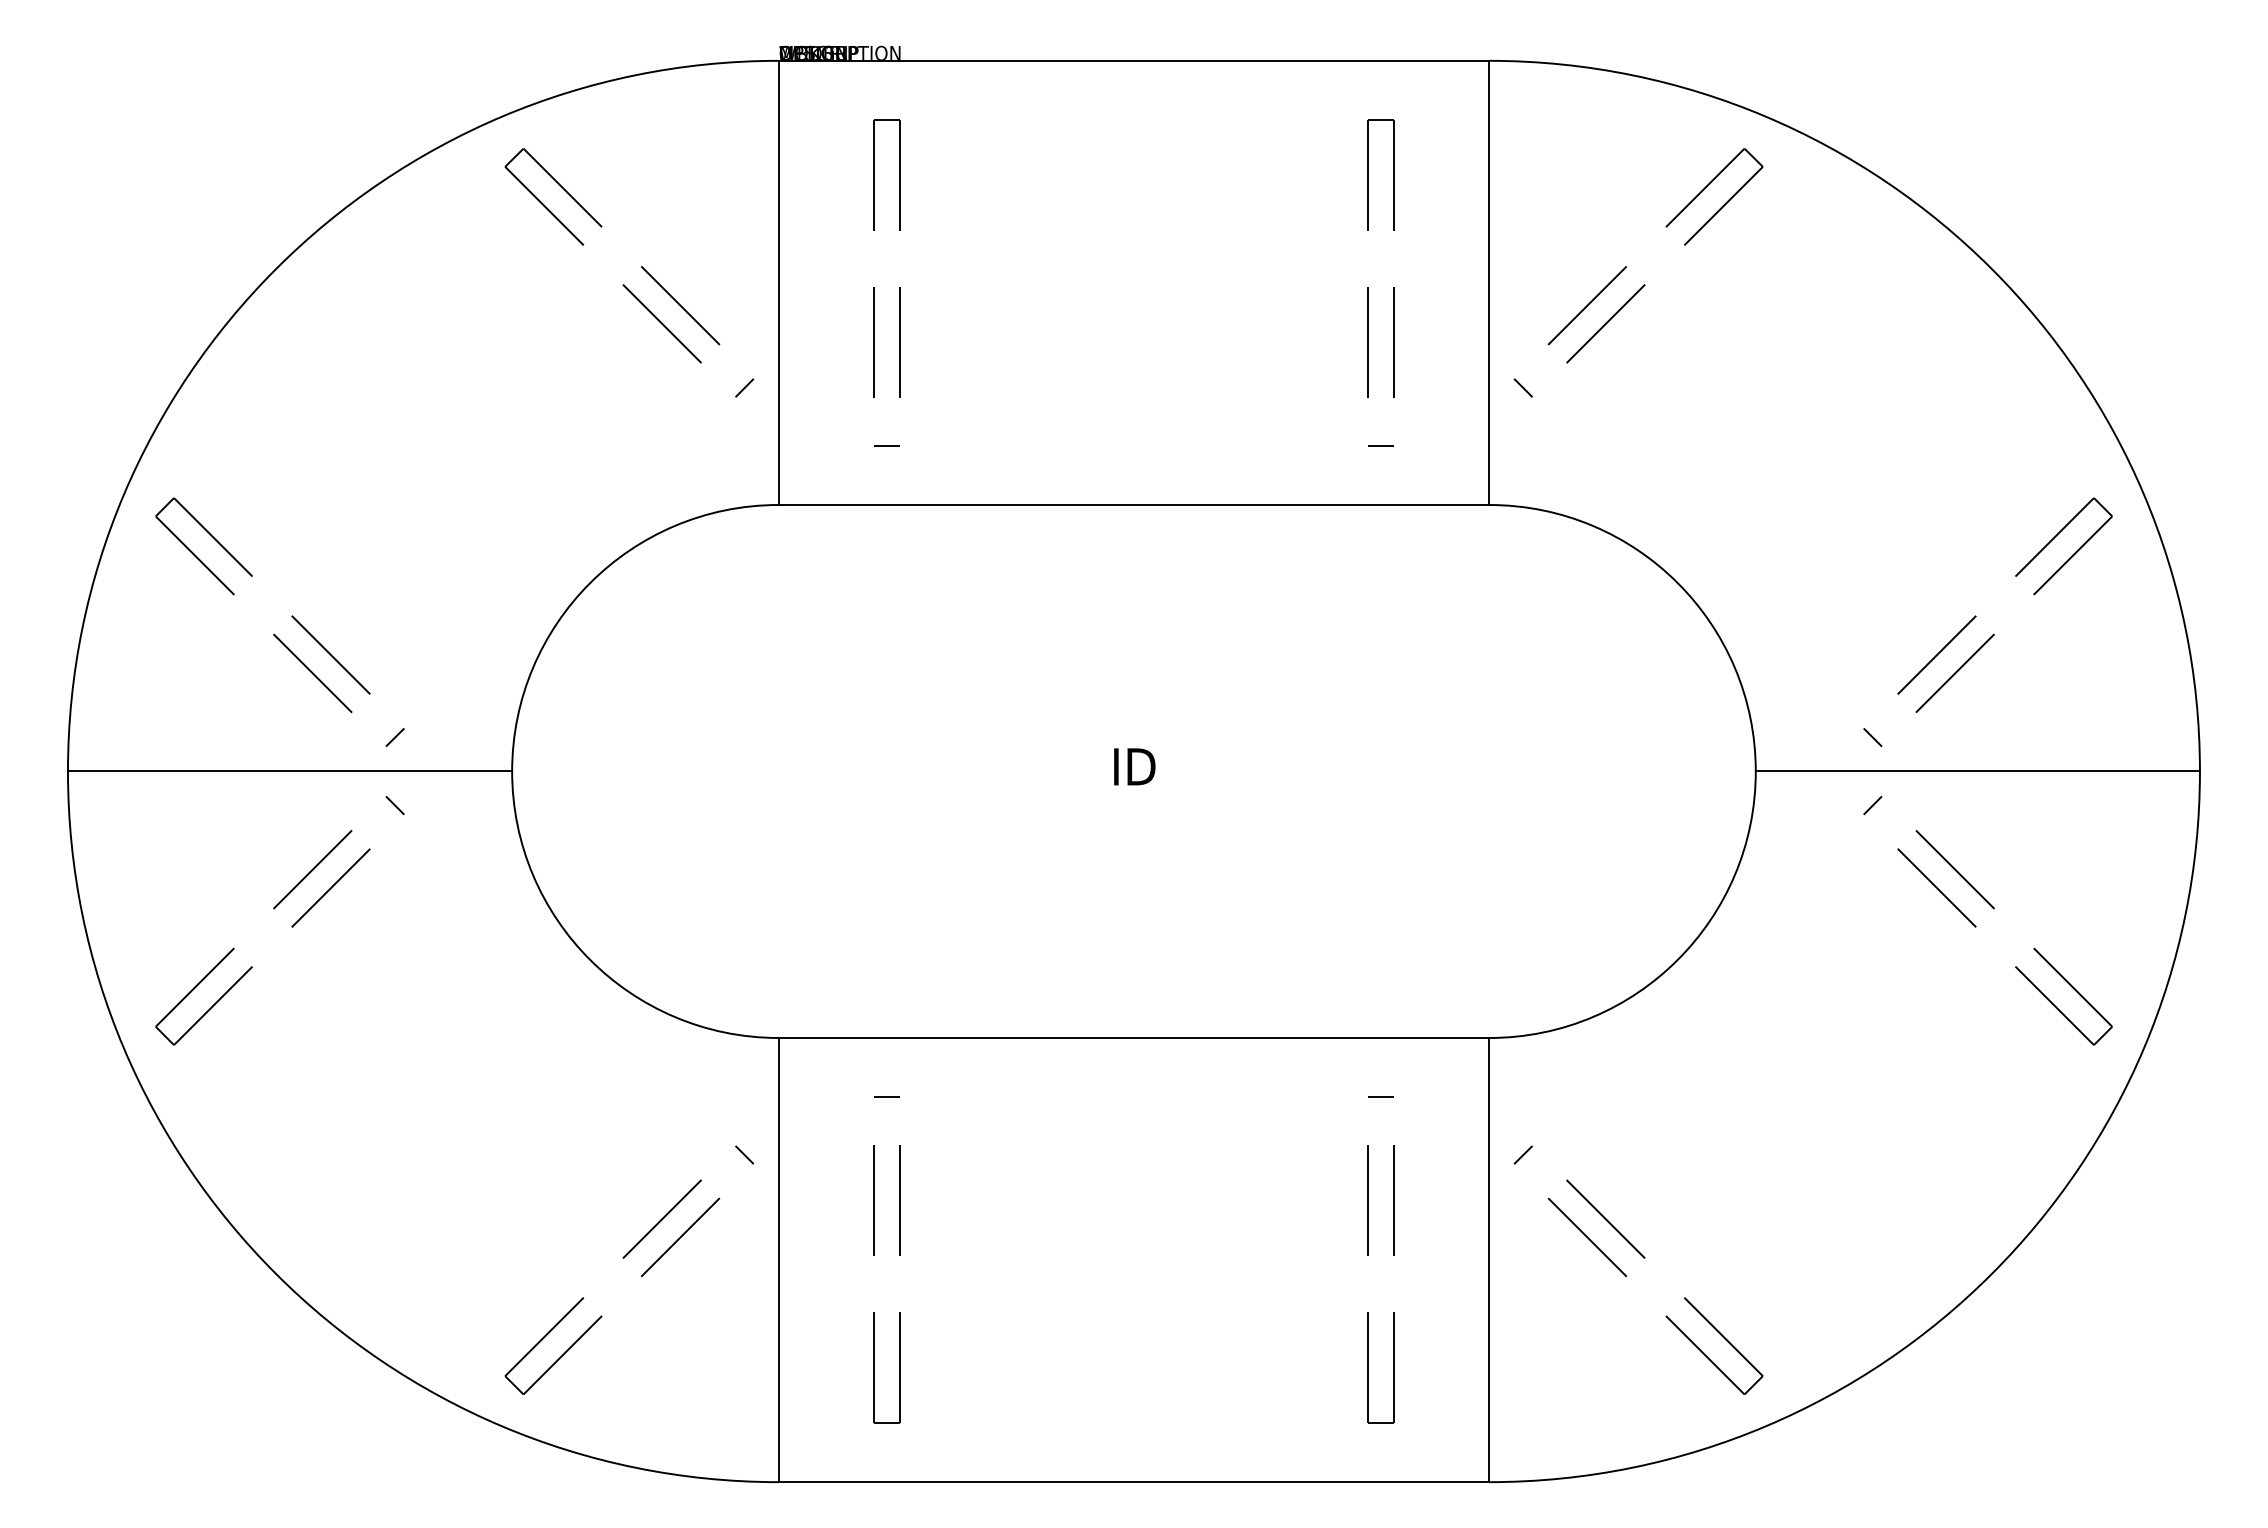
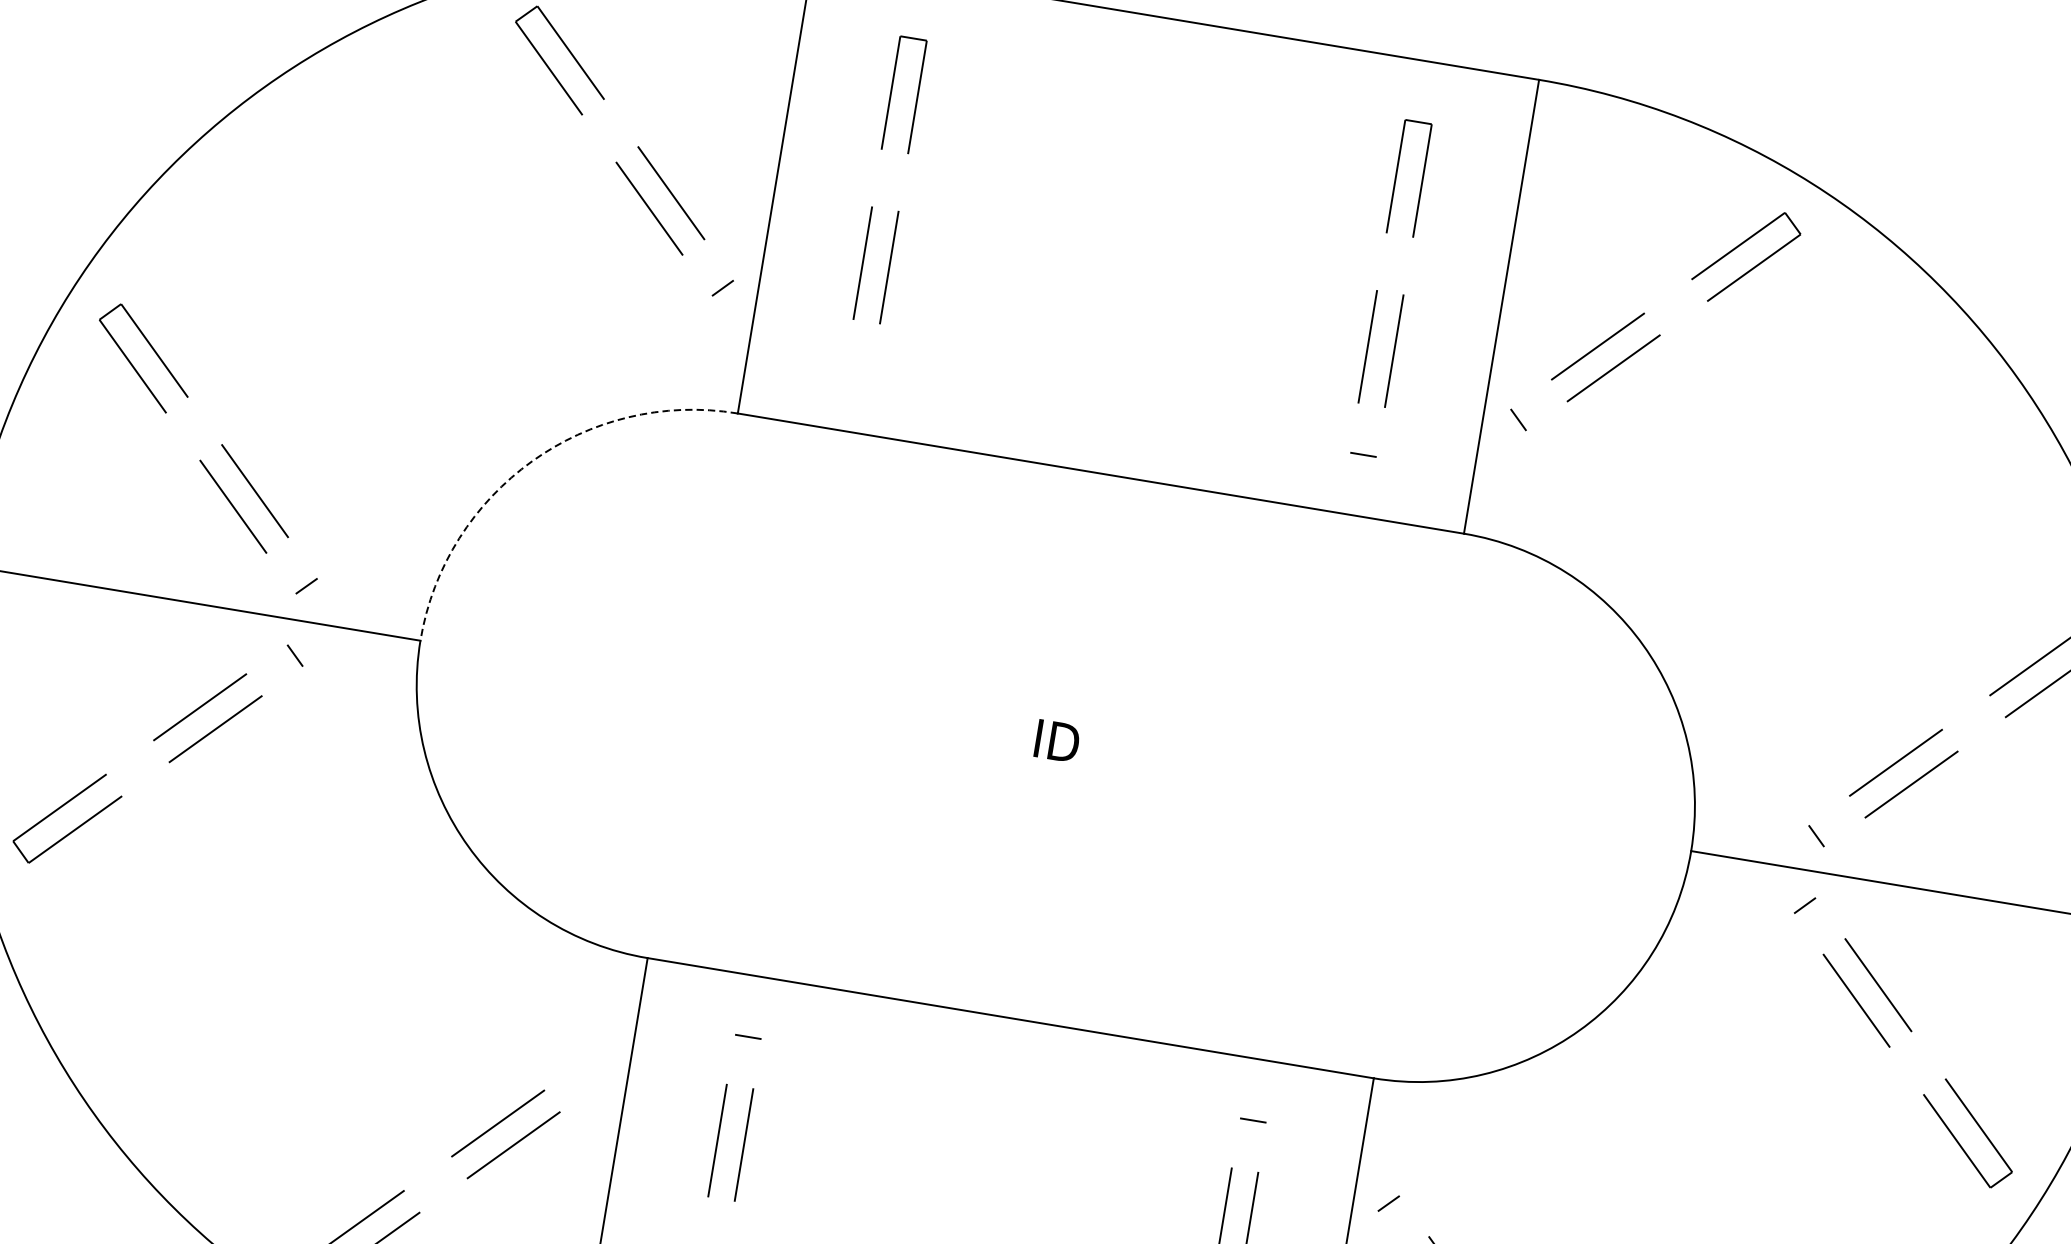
line: (886, 445) -> (858, 370), removed
arc: (590, 583) -> (532, 461), solid -> dashed
line: (744, 1154) -> (593, 1071), removed

